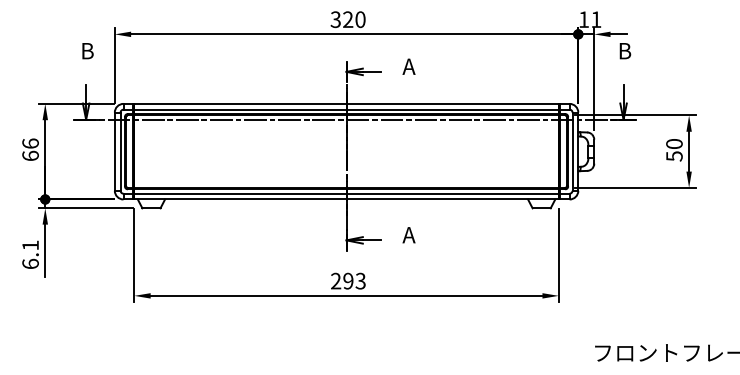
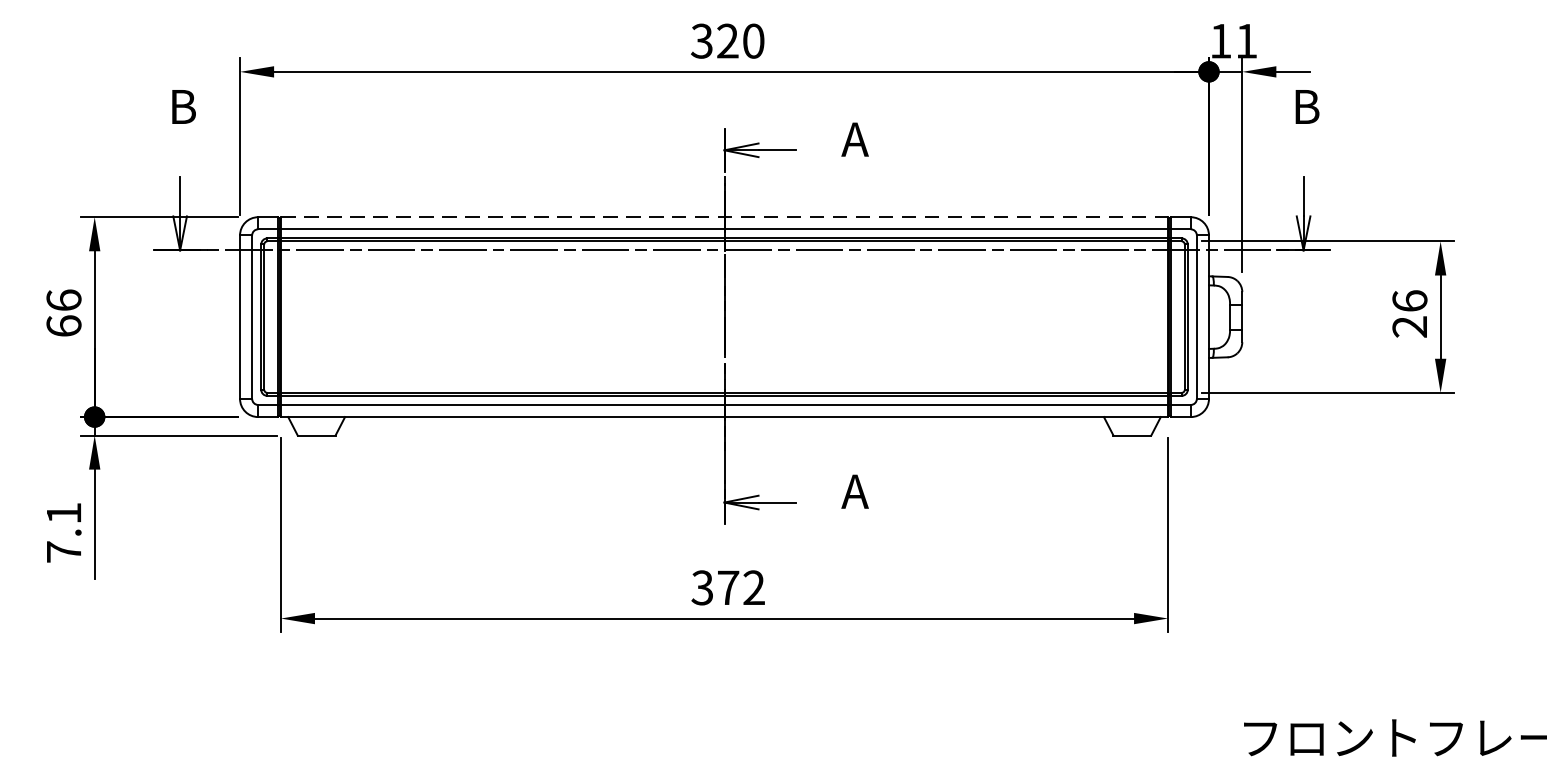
line: (347, 103) -> (726, 216), solid -> dashed
text: (674, 149) -> (1410, 312), 50 -> 26
text: (30, 263) -> (63, 550), 6.1 -> 7.1
text: (347, 280) -> (726, 586), 293 -> 372

